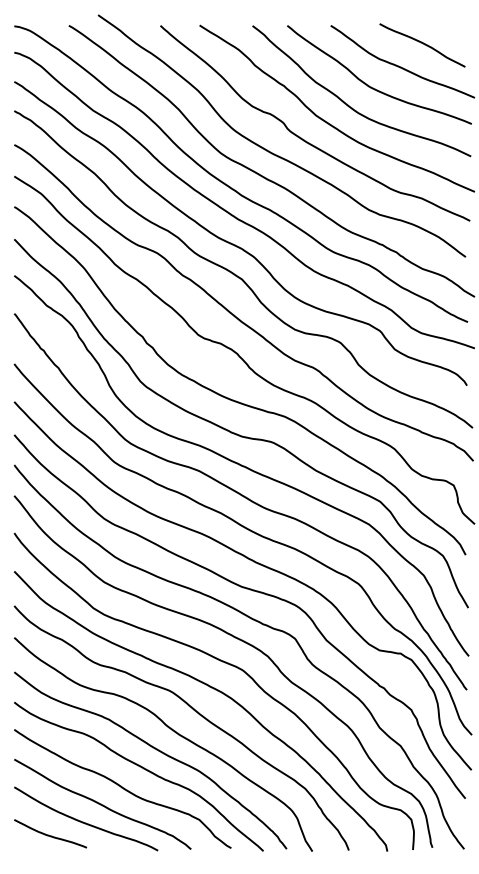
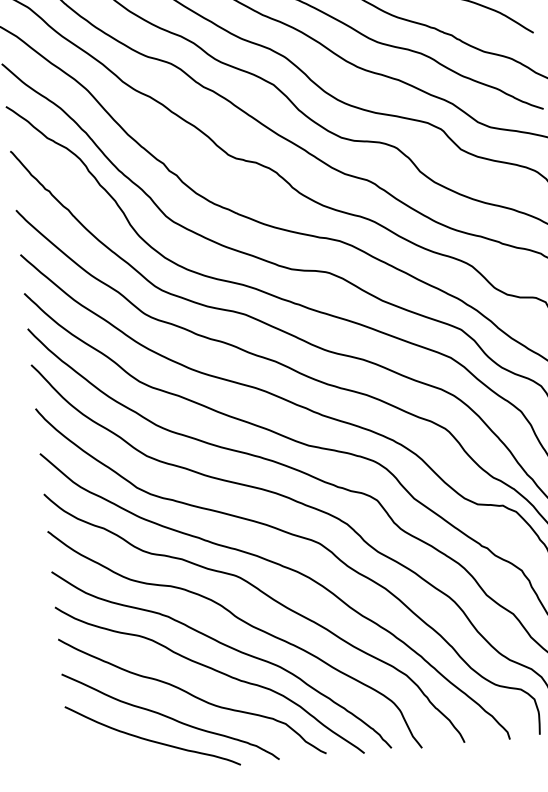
curve: (50, 835) -> (112, 759), removed

